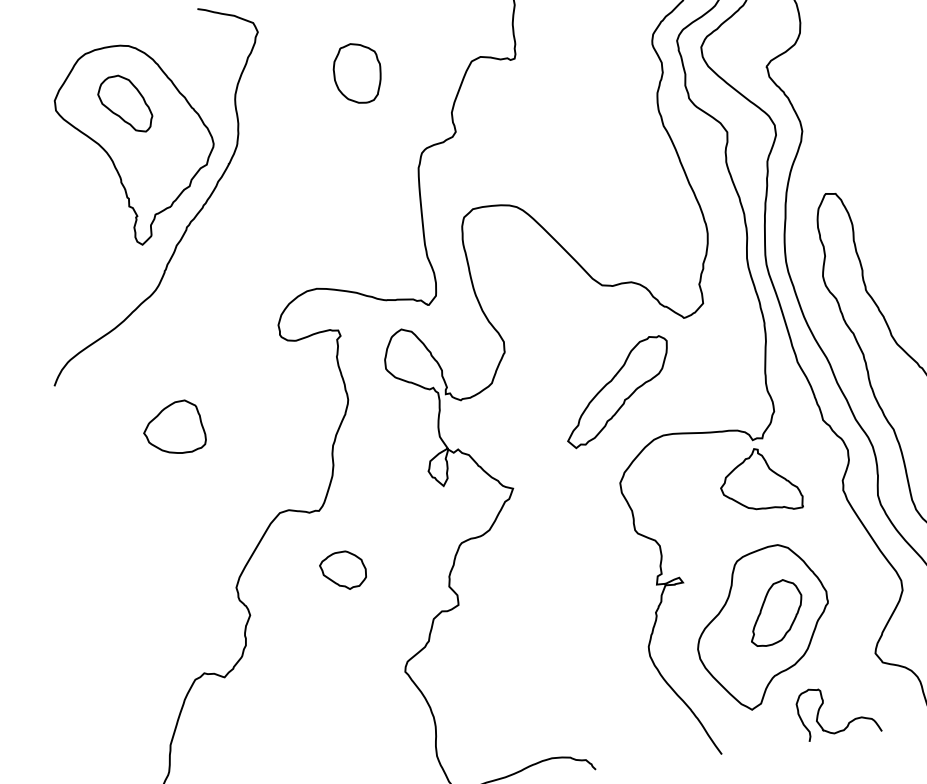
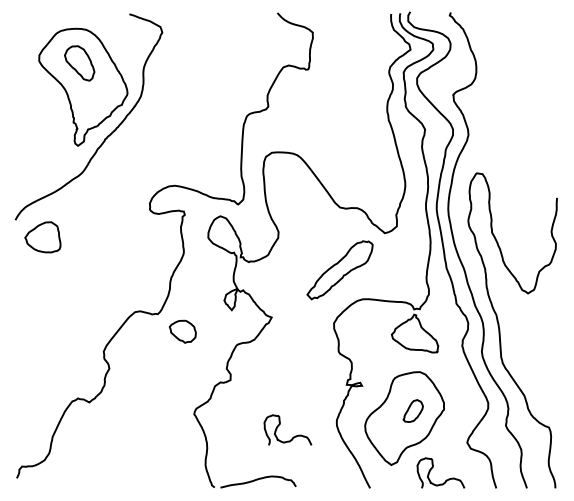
part: (357, 72) -> (216, 64), removed
part: (173, 428) -> (42, 237), moved
part: (342, 570) -> (182, 331), moved
part: (776, 611) -> (413, 410), size x0.6
curve: (554, 668) -> (280, 424), added

